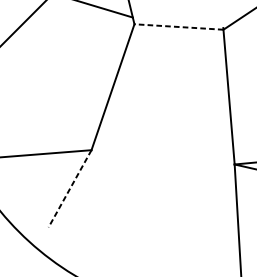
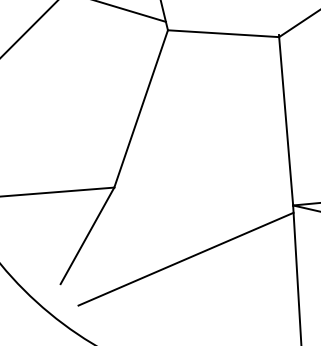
line: (178, 26) -> (223, 33), dashed -> solid
line: (70, 189) -> (87, 236), dashed -> solid
line: (148, 206) -> (185, 258), added

